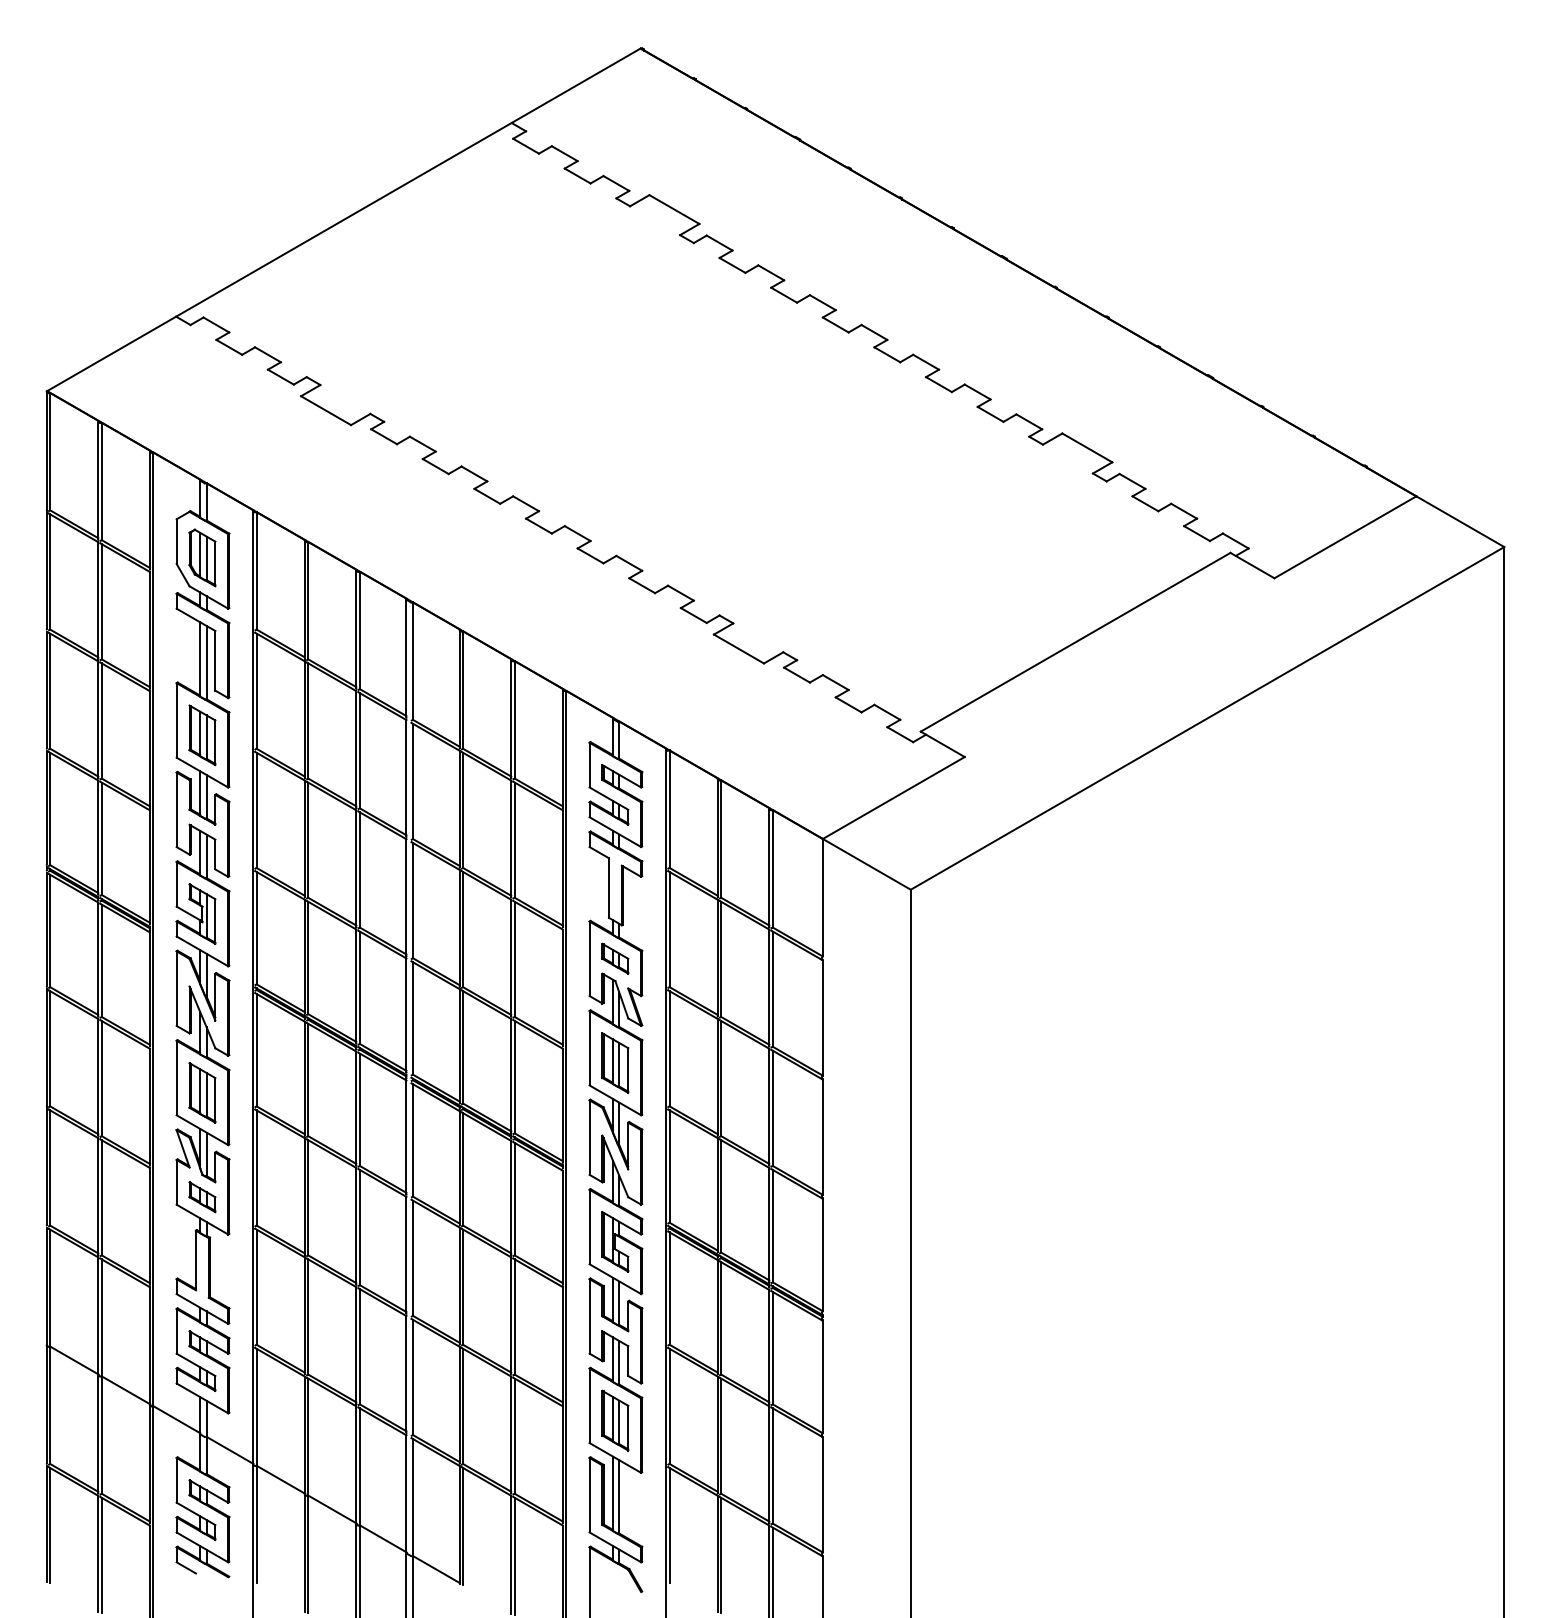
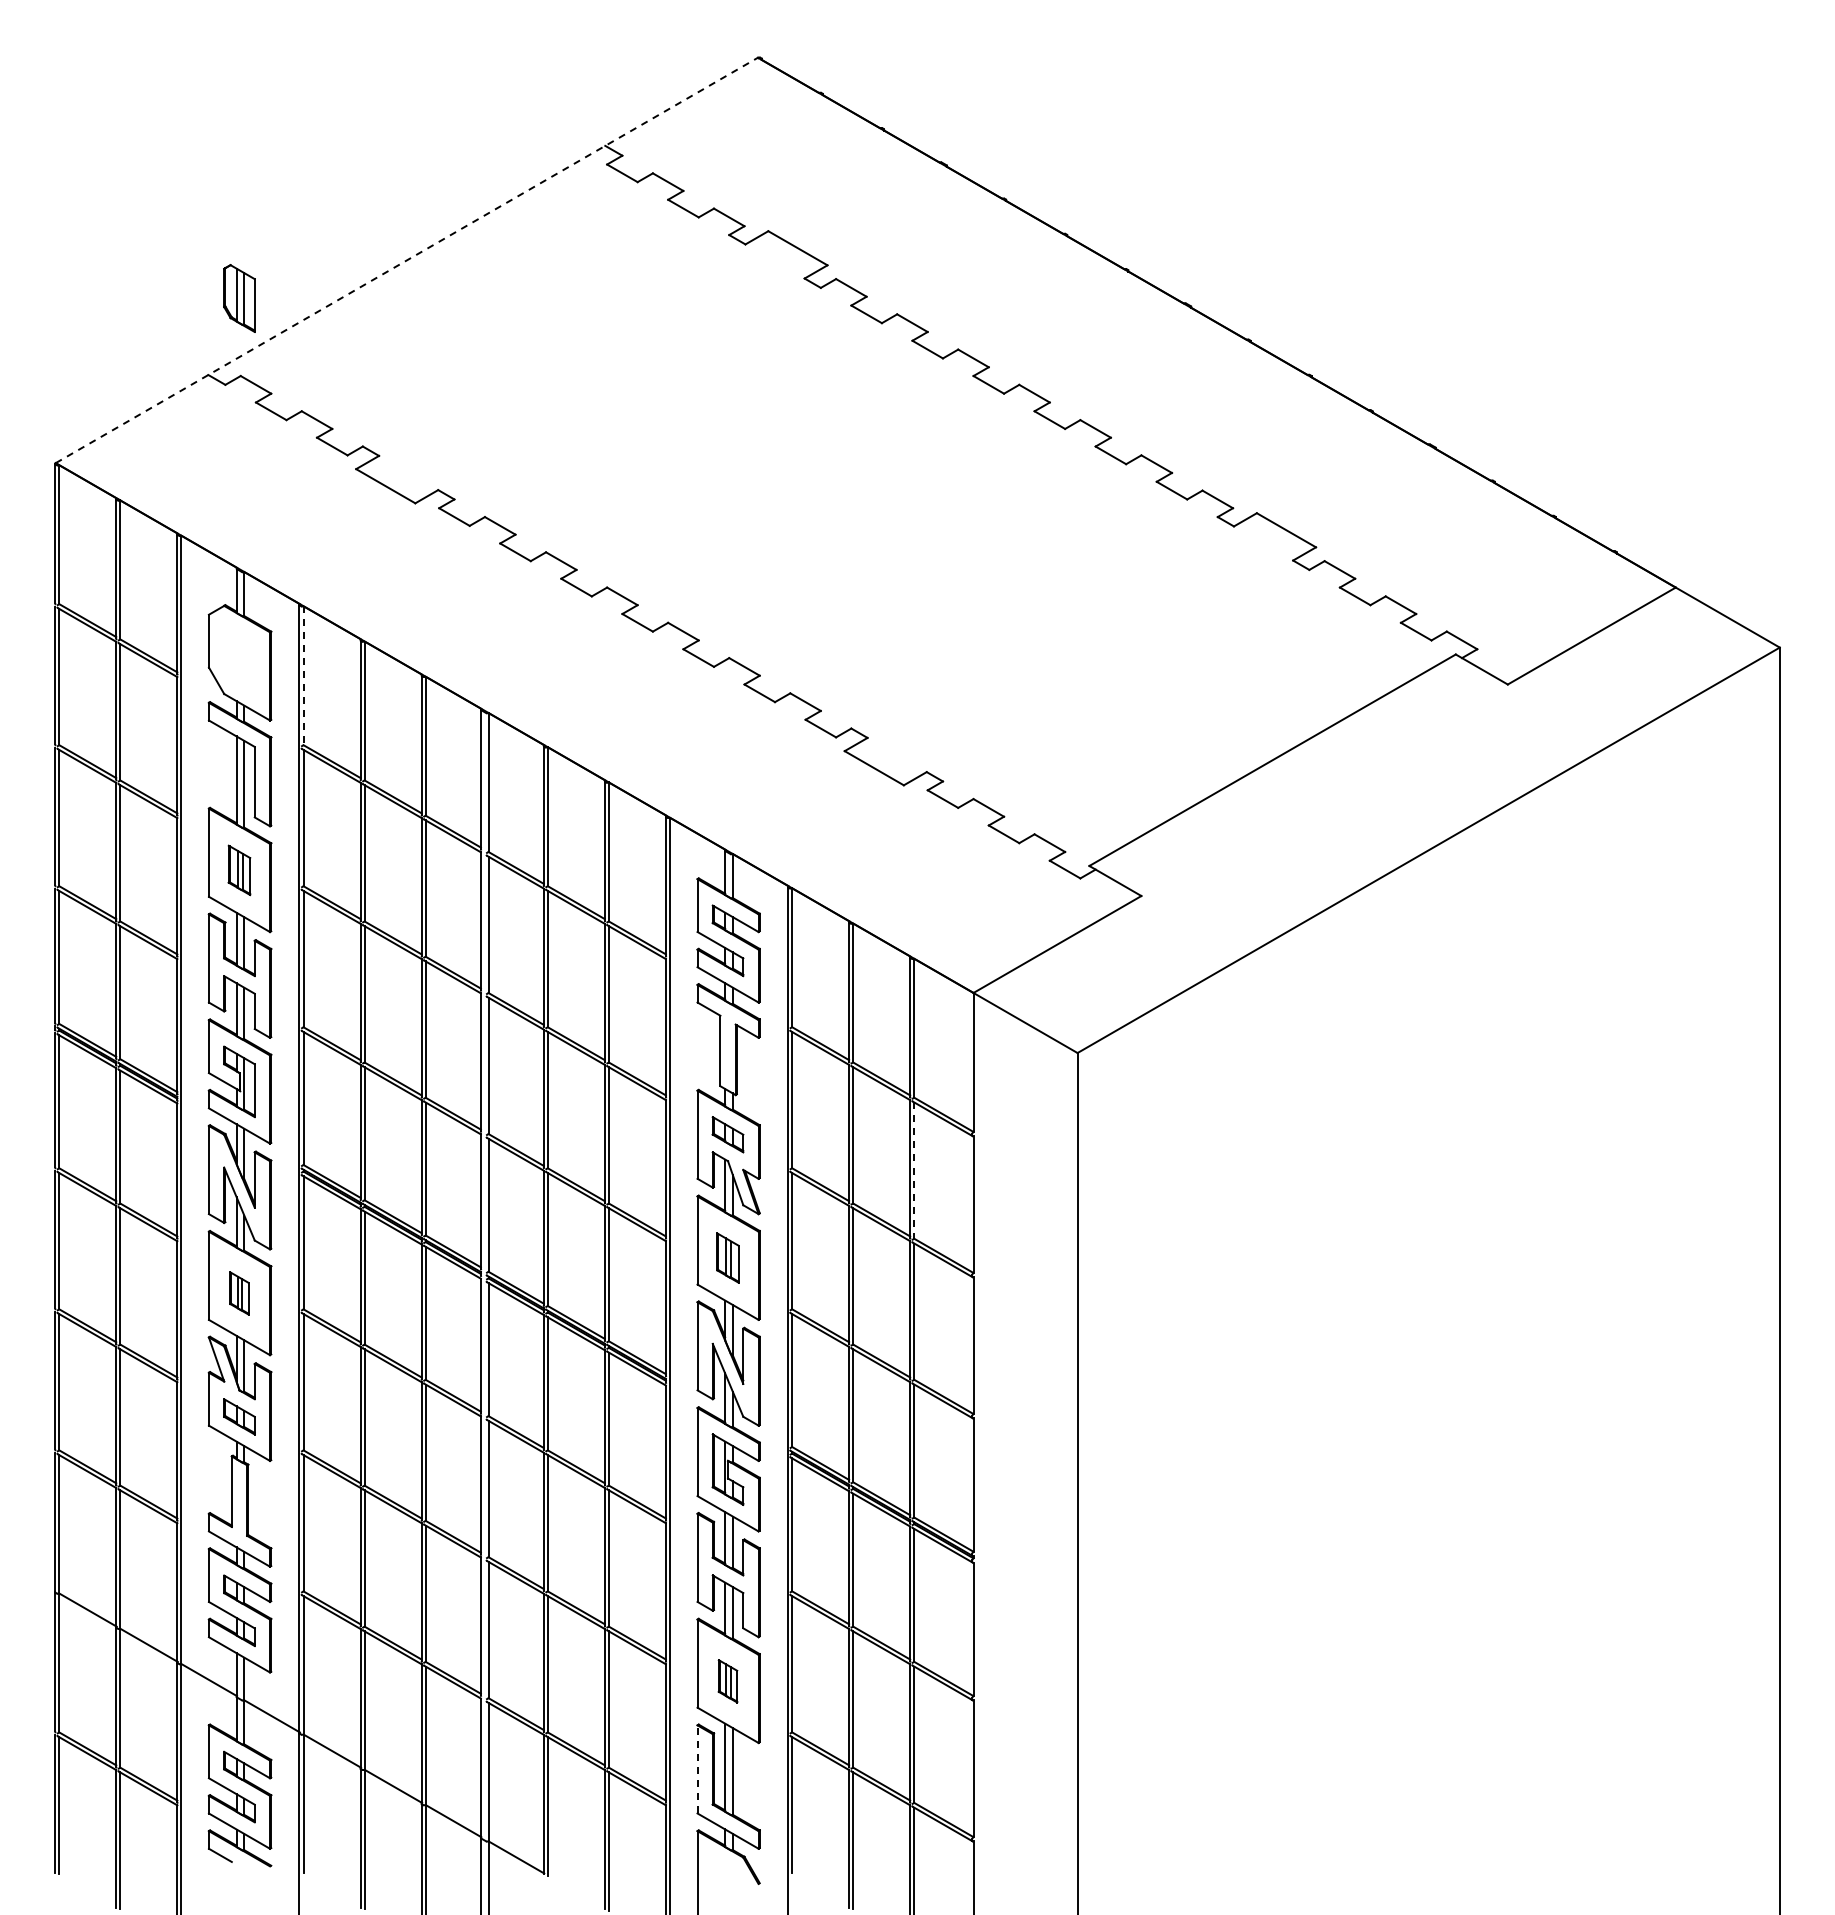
line: (344, 219) -> (407, 260), solid -> dashed
part: (202, 557) -> (239, 298), moved
line: (256, 571) -> (303, 676), solid -> dashed
part: (202, 735) -> (239, 870), size x0.7
line: (772, 989) -> (914, 1171), solid -> dashed
part: (614, 1062) -> (727, 1257), size x0.7
part: (202, 1092) -> (239, 1293), size x0.6
part: (614, 1420) -> (727, 1681), size x0.6
line: (589, 1494) -> (697, 1768), solid -> dashed

